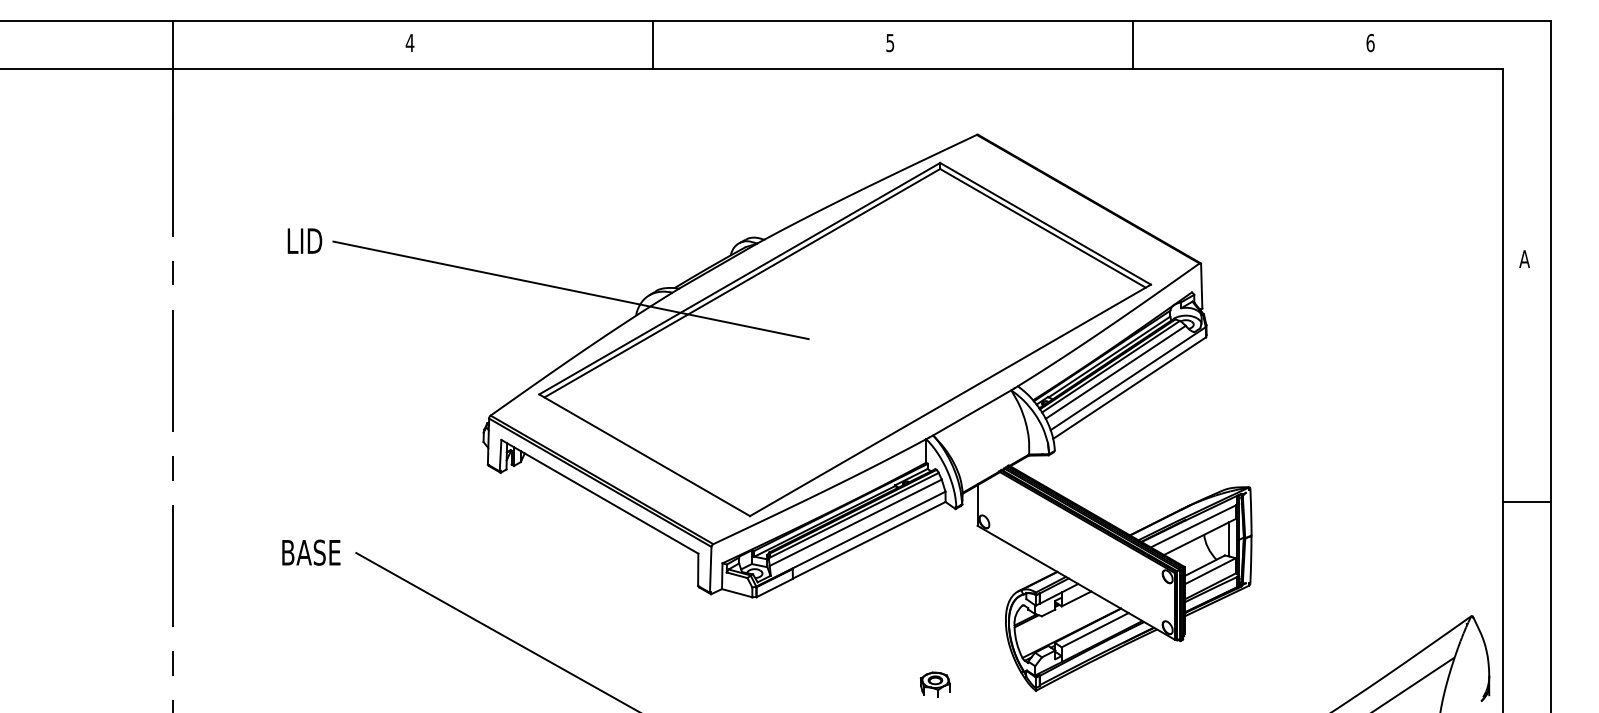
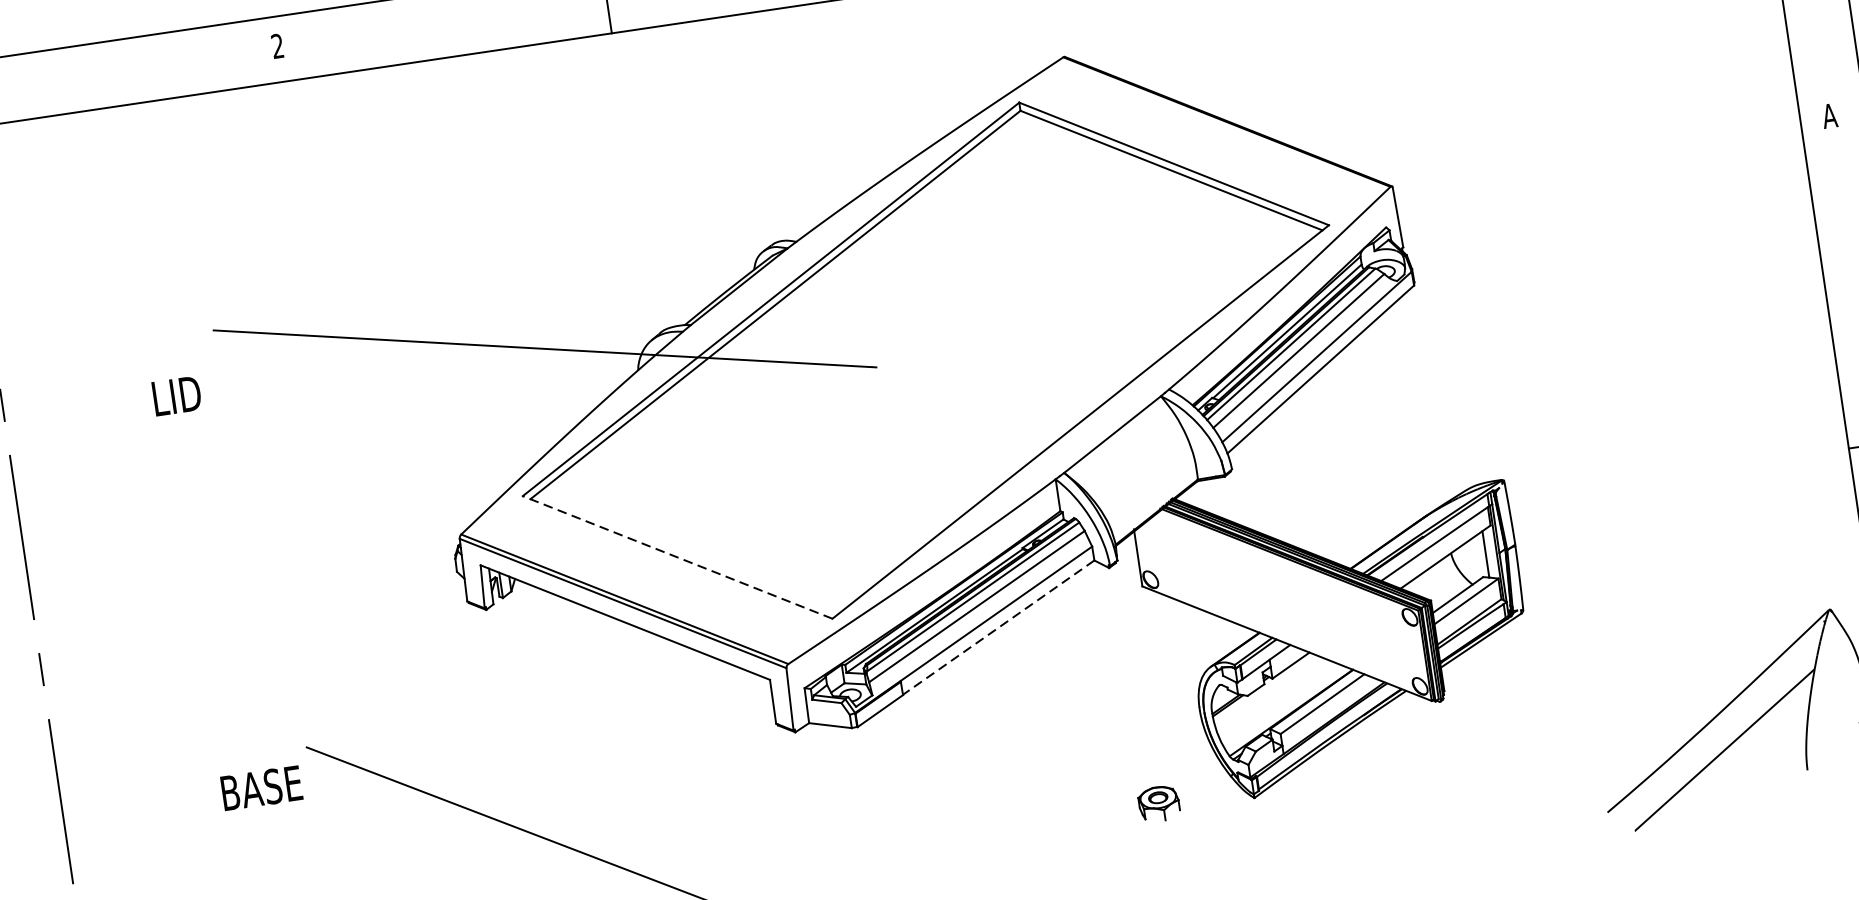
text: (409, 42) -> (276, 45), 4 -> 2
text: (304, 240) -> (176, 395), moved
line: (644, 455) -> (677, 557), solid -> dashed
line: (868, 540) -> (997, 628), solid -> dashed
text: (311, 552) -> (261, 787), moved
part: (934, 684) -> (1157, 803), moved

